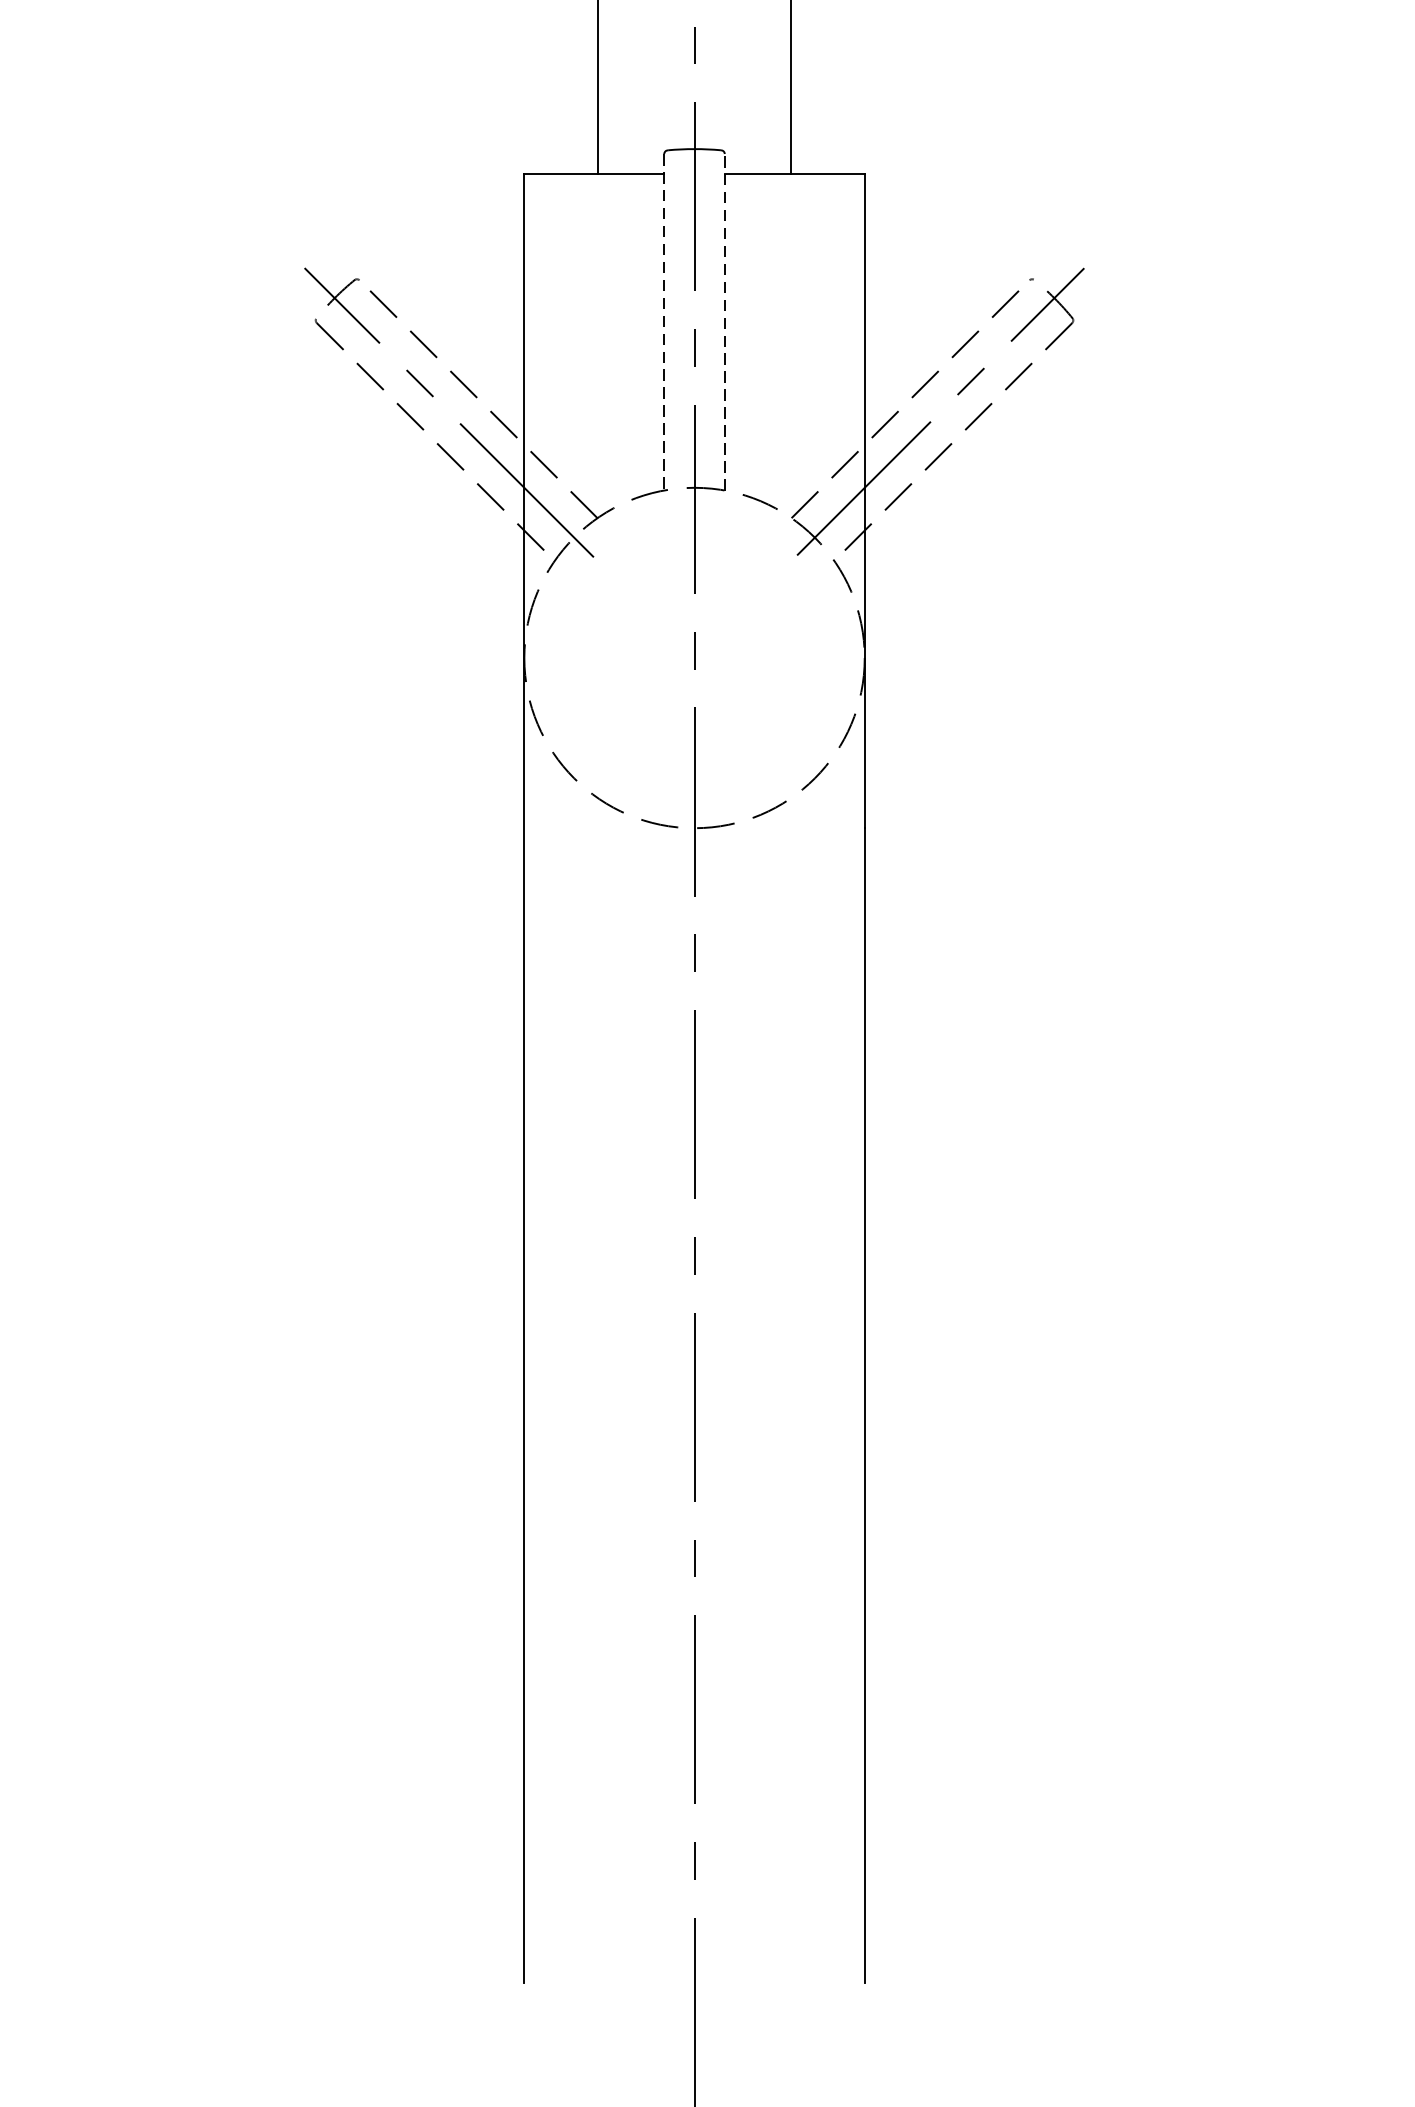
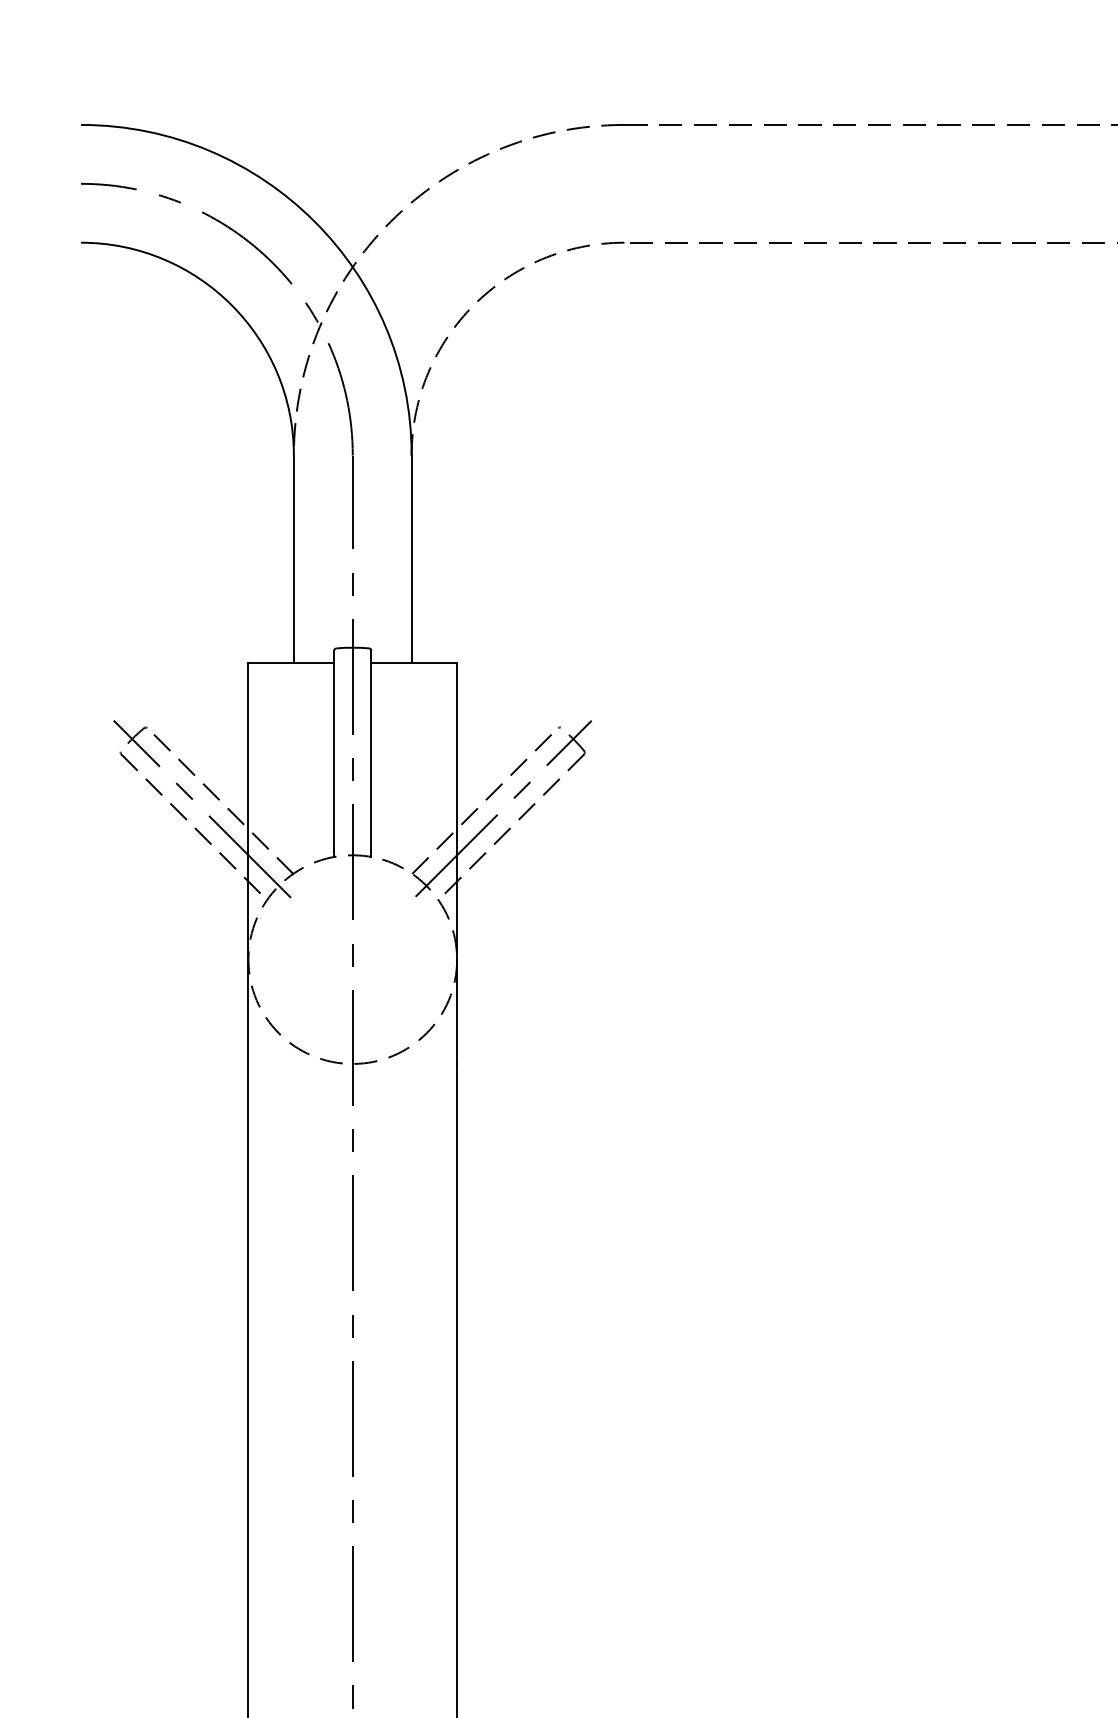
line: (725, 321) -> (371, 753), dashed -> solid
line: (664, 323) -> (334, 754), dashed -> solid

